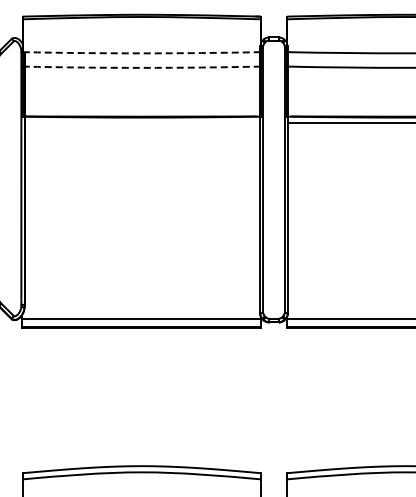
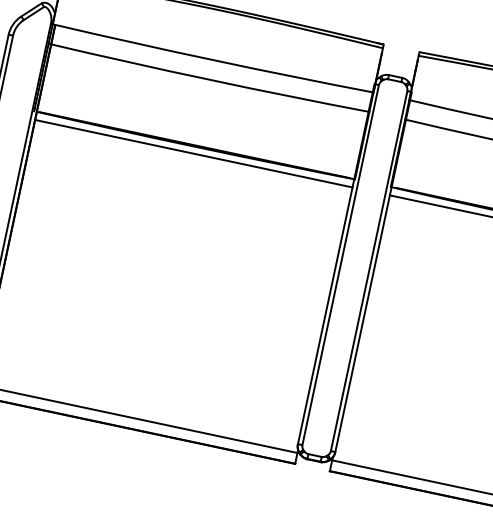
arc: (141, 53) -> (212, 60), dashed -> solid
arc: (141, 67) -> (208, 79), dashed -> solid
line: (142, 122) -> (194, 153), added

